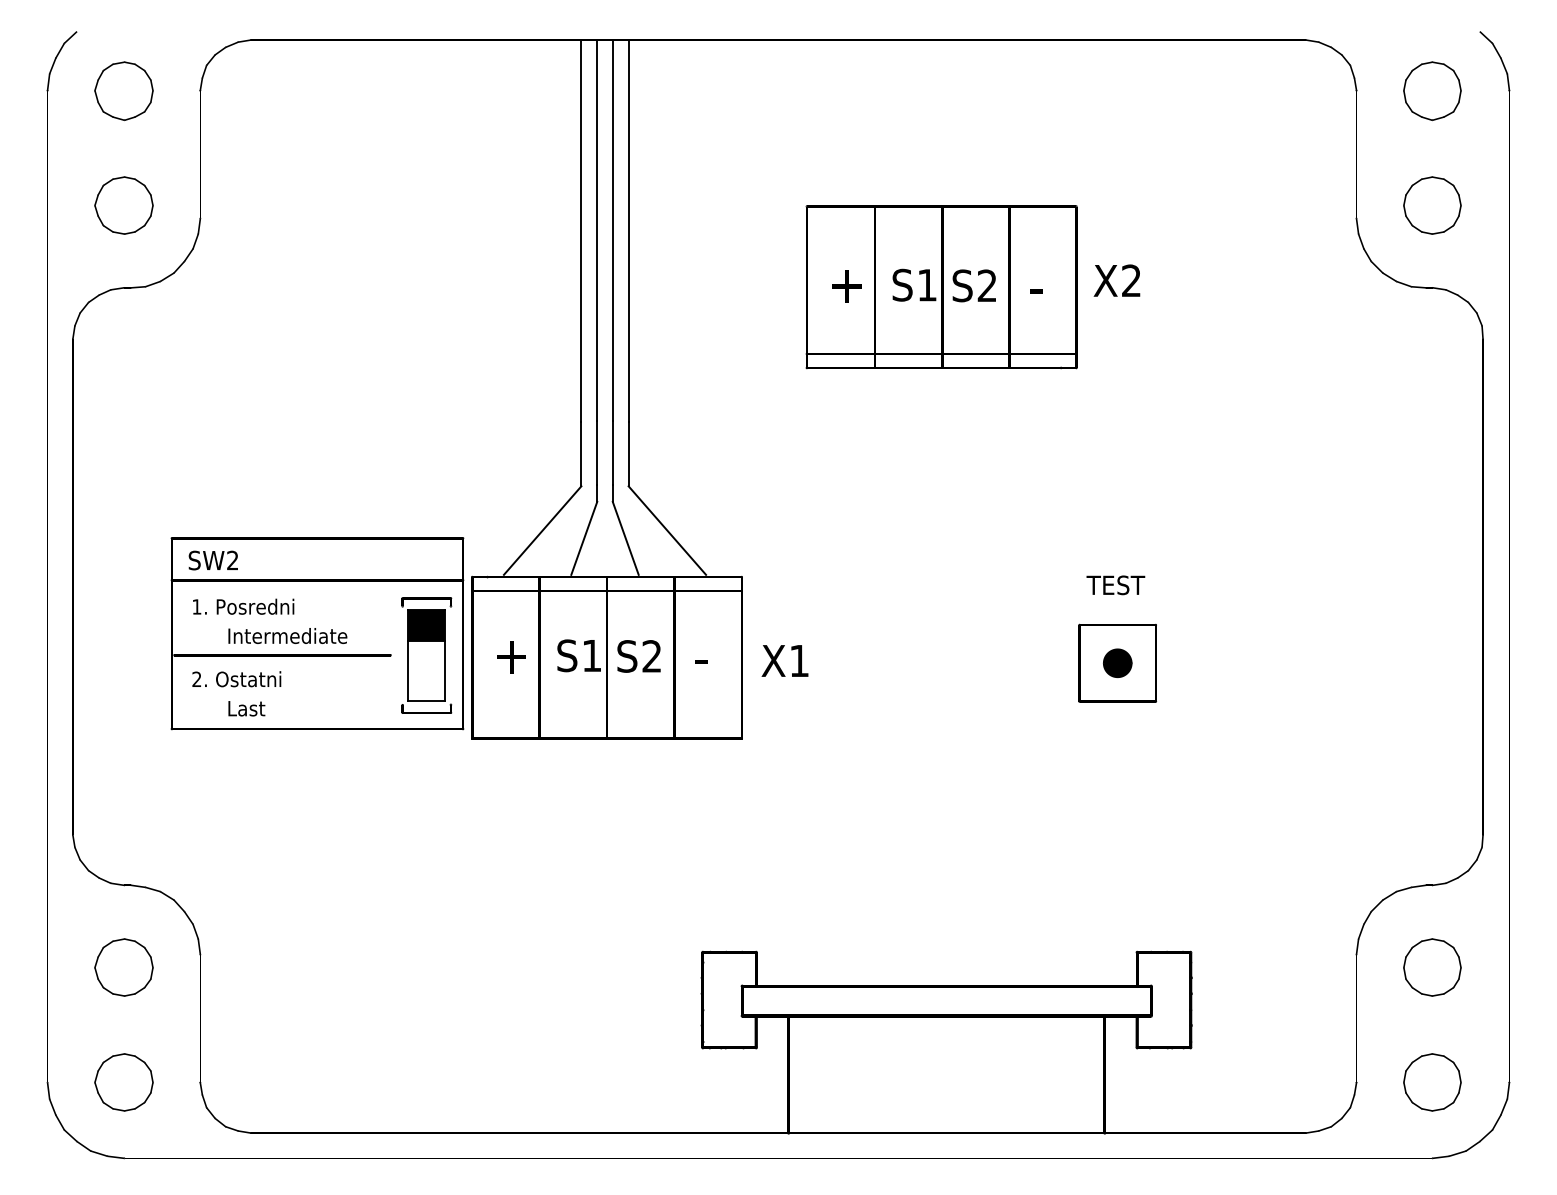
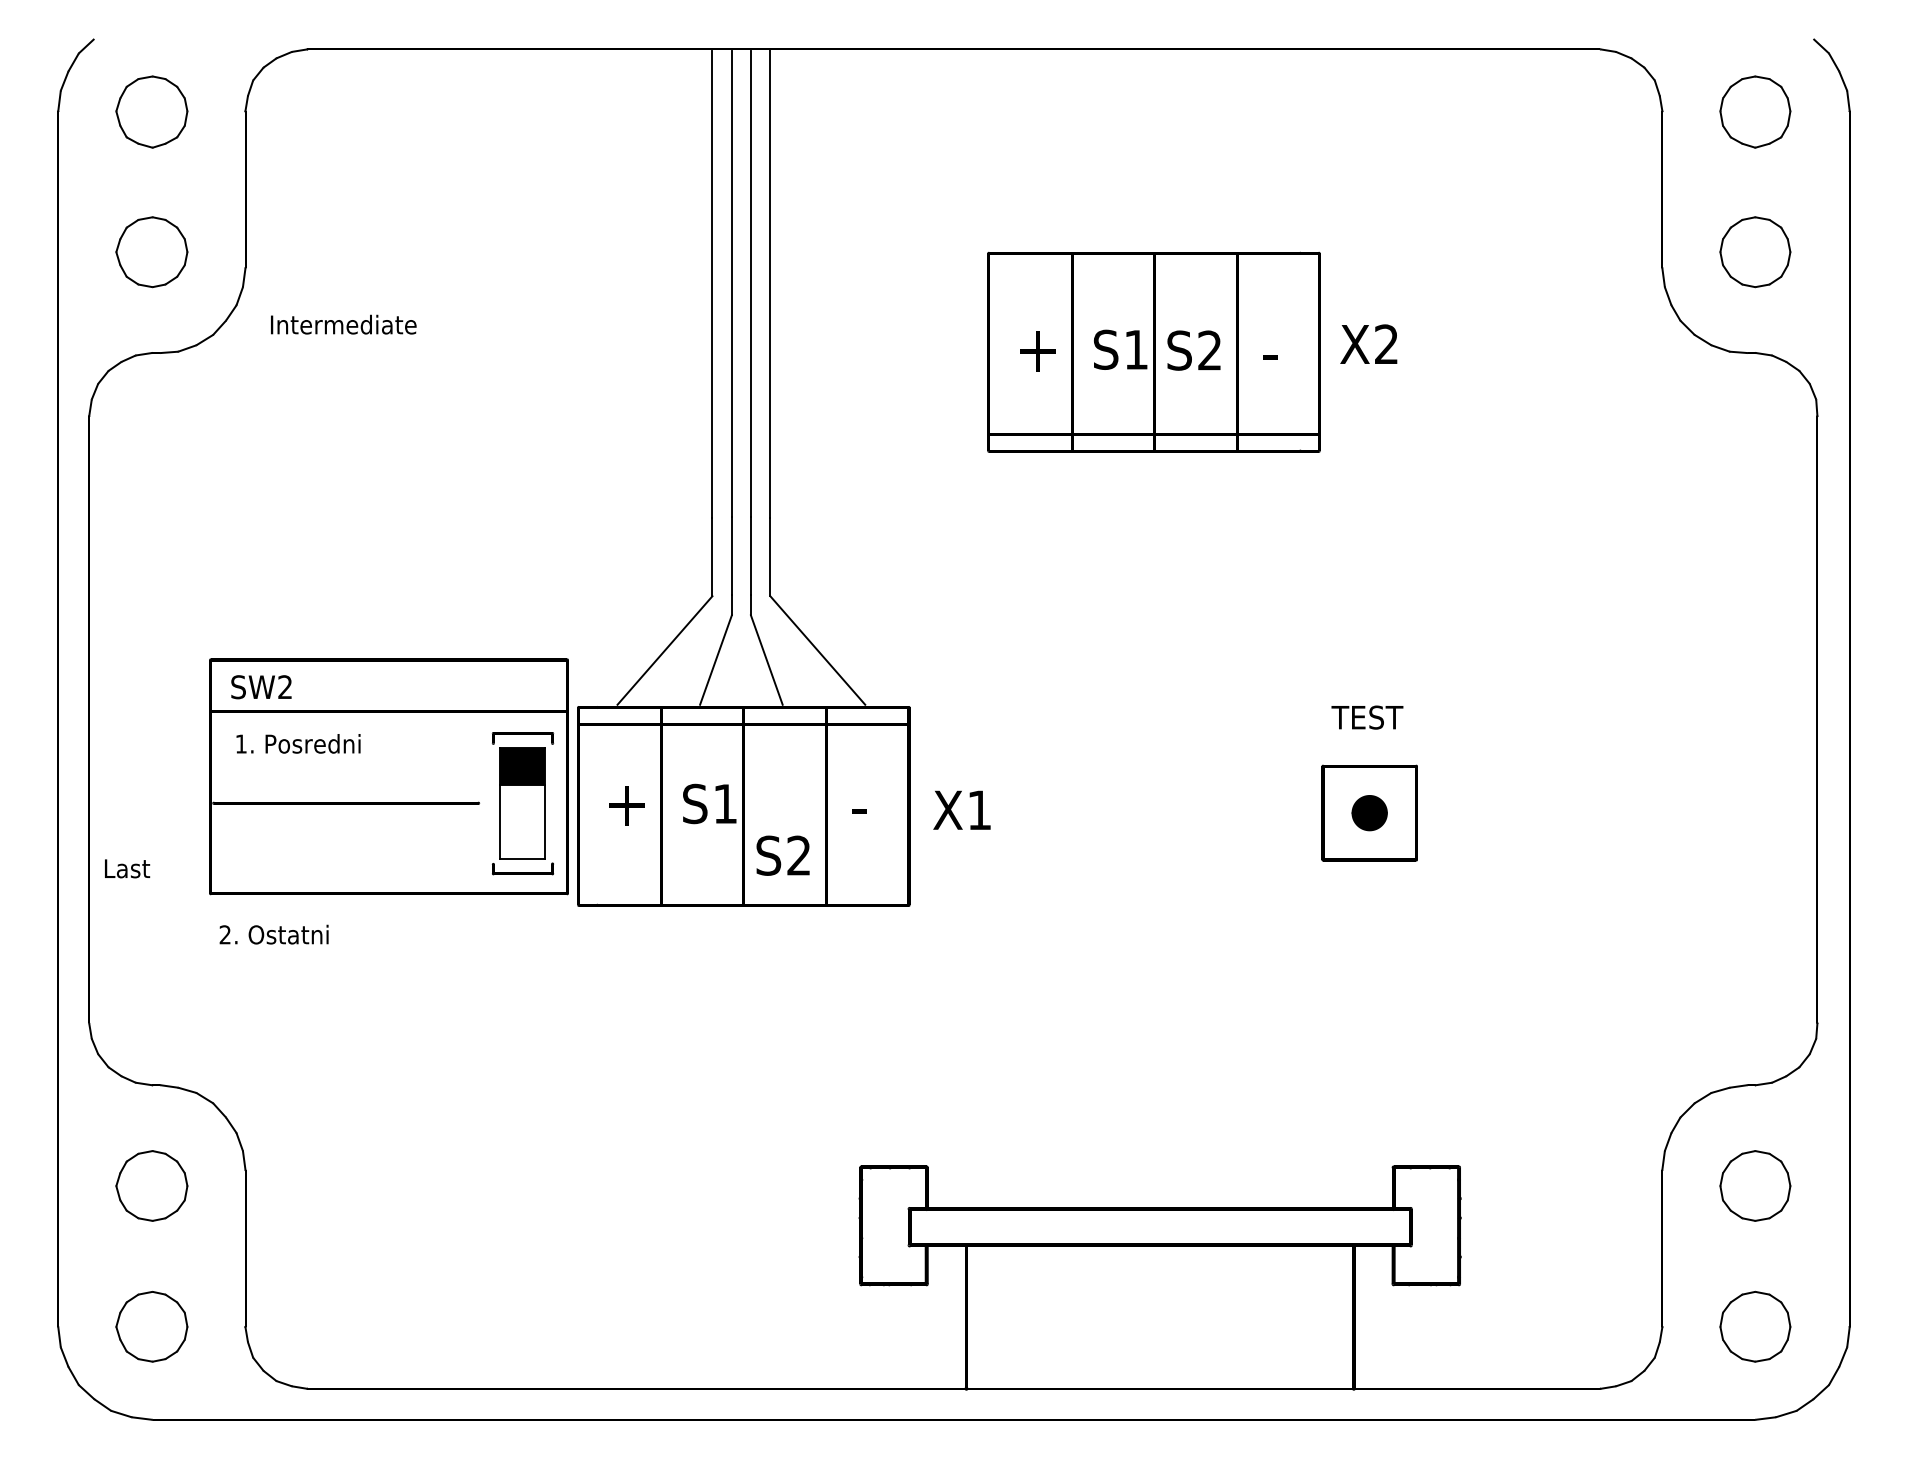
text: (287, 635) -> (343, 324), moved
text: (638, 656) -> (782, 855), moved
text: (236, 679) -> (273, 934), moved
text: (246, 708) -> (127, 868), moved

